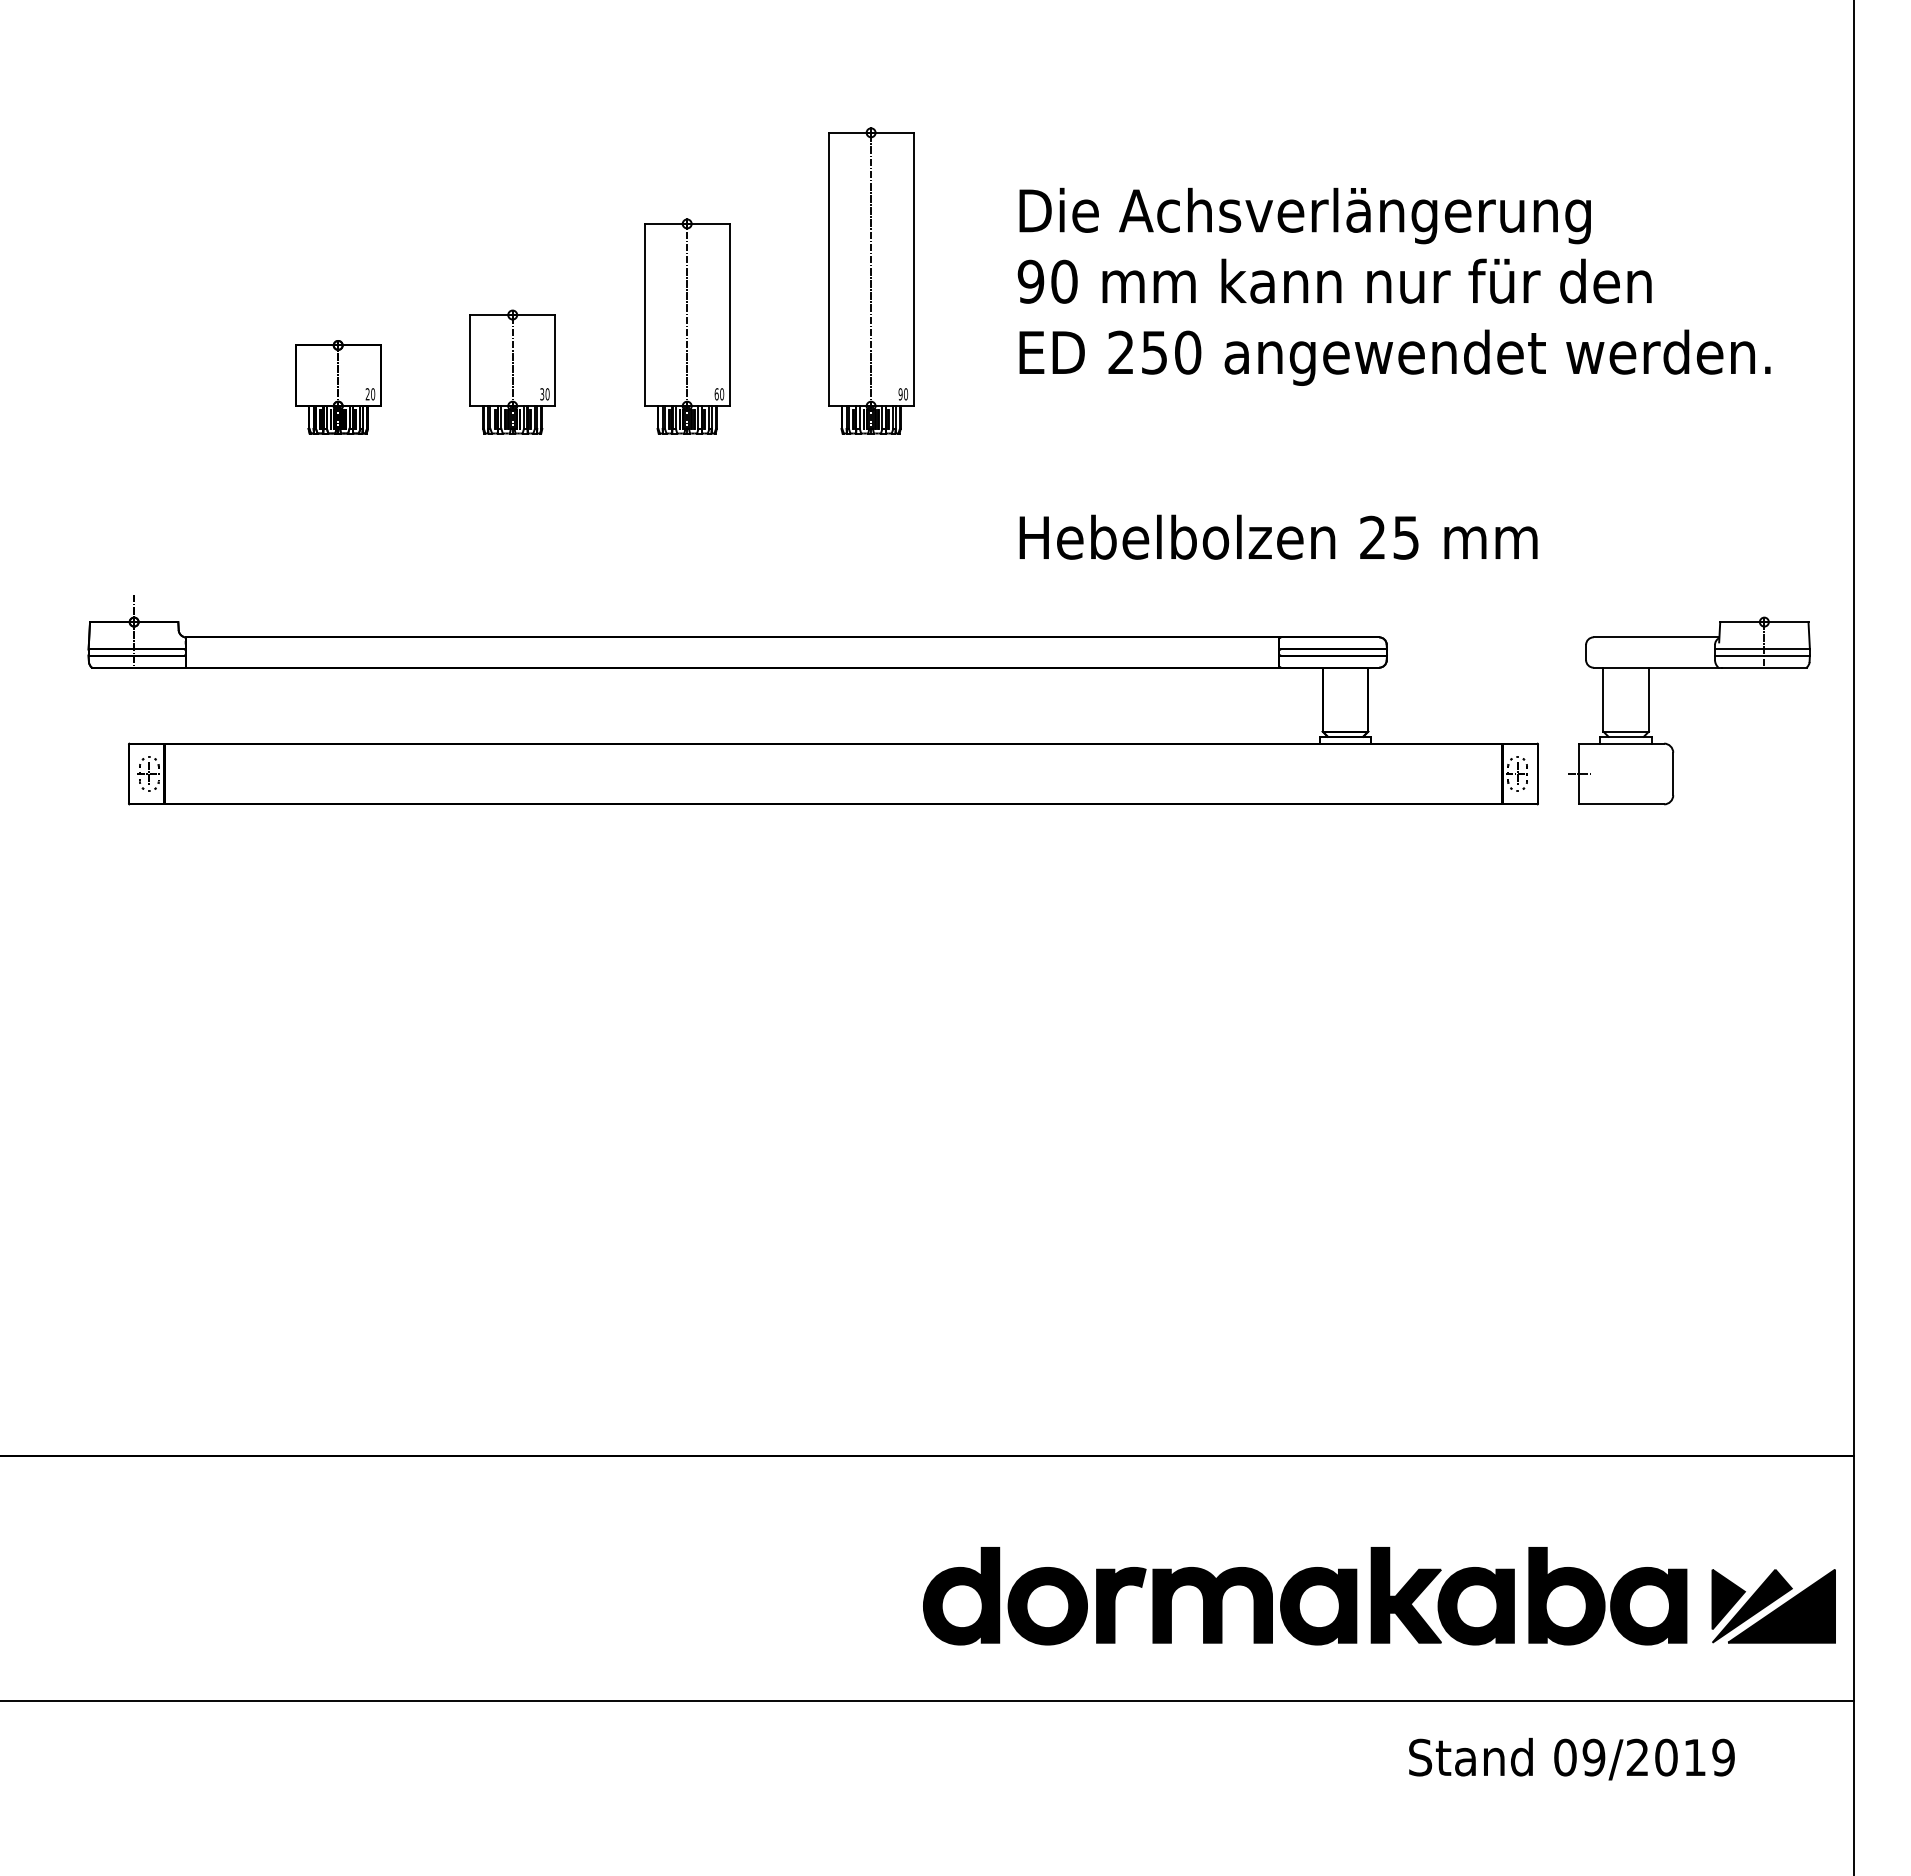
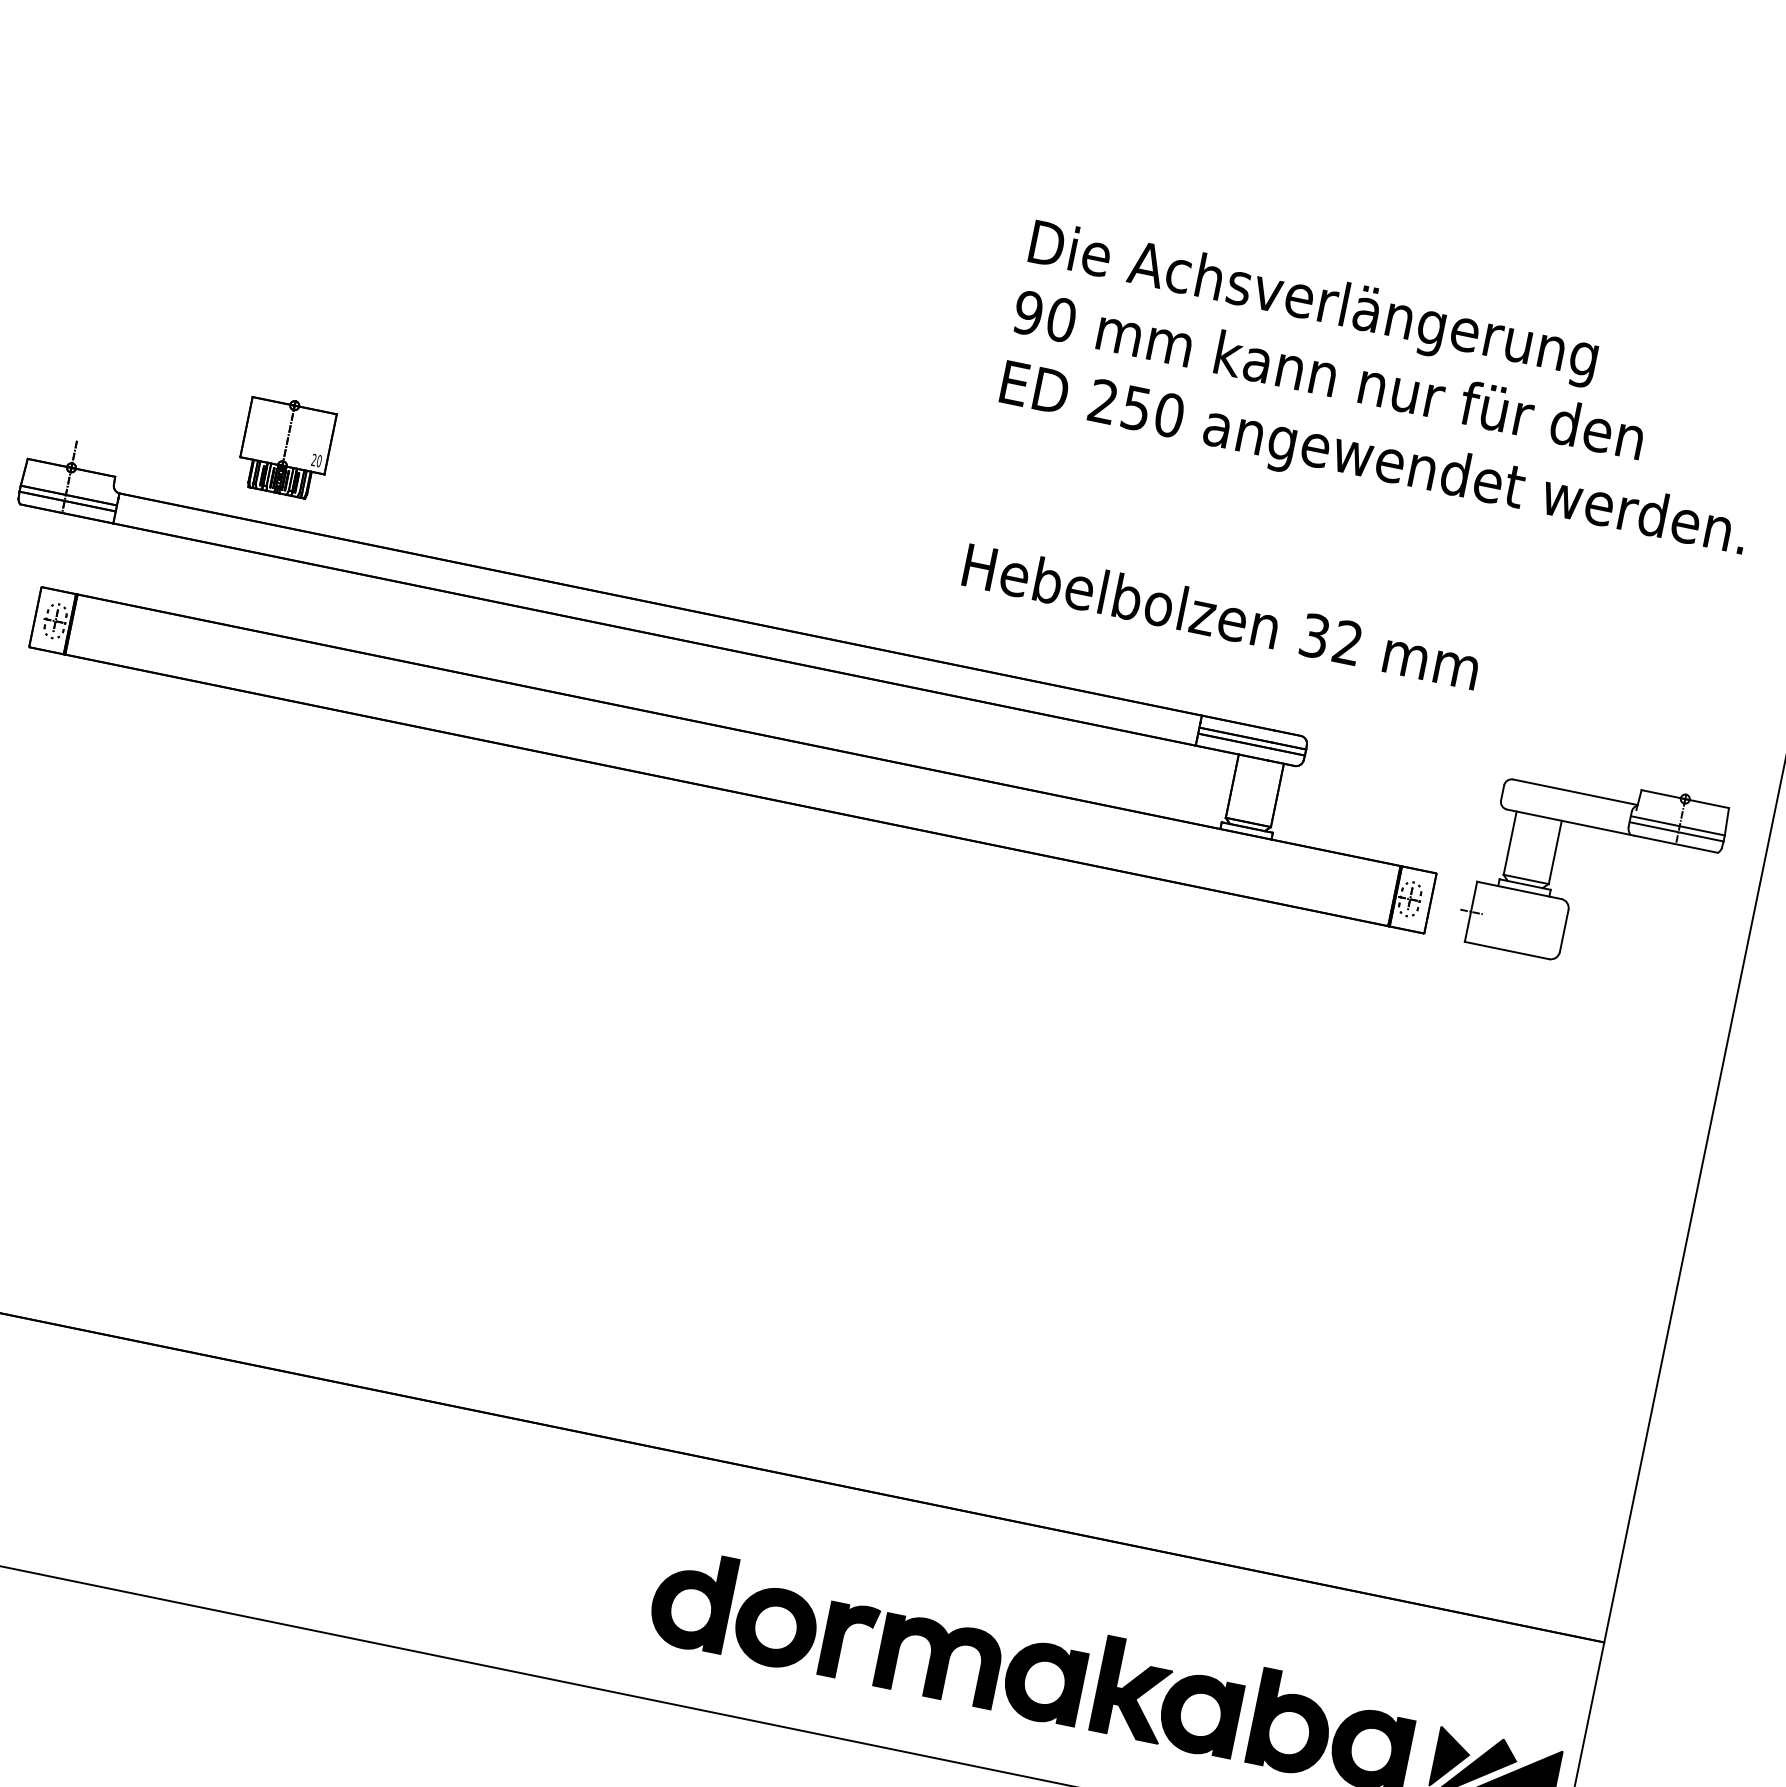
part: (871, 280) -> (870, 279), removed
part: (687, 326) -> (679, 287), removed
part: (512, 371) -> (496, 296), removed
part: (338, 387) -> (286, 447), moved
text: (1389, 537) -> (1331, 639), 25 -> 32

